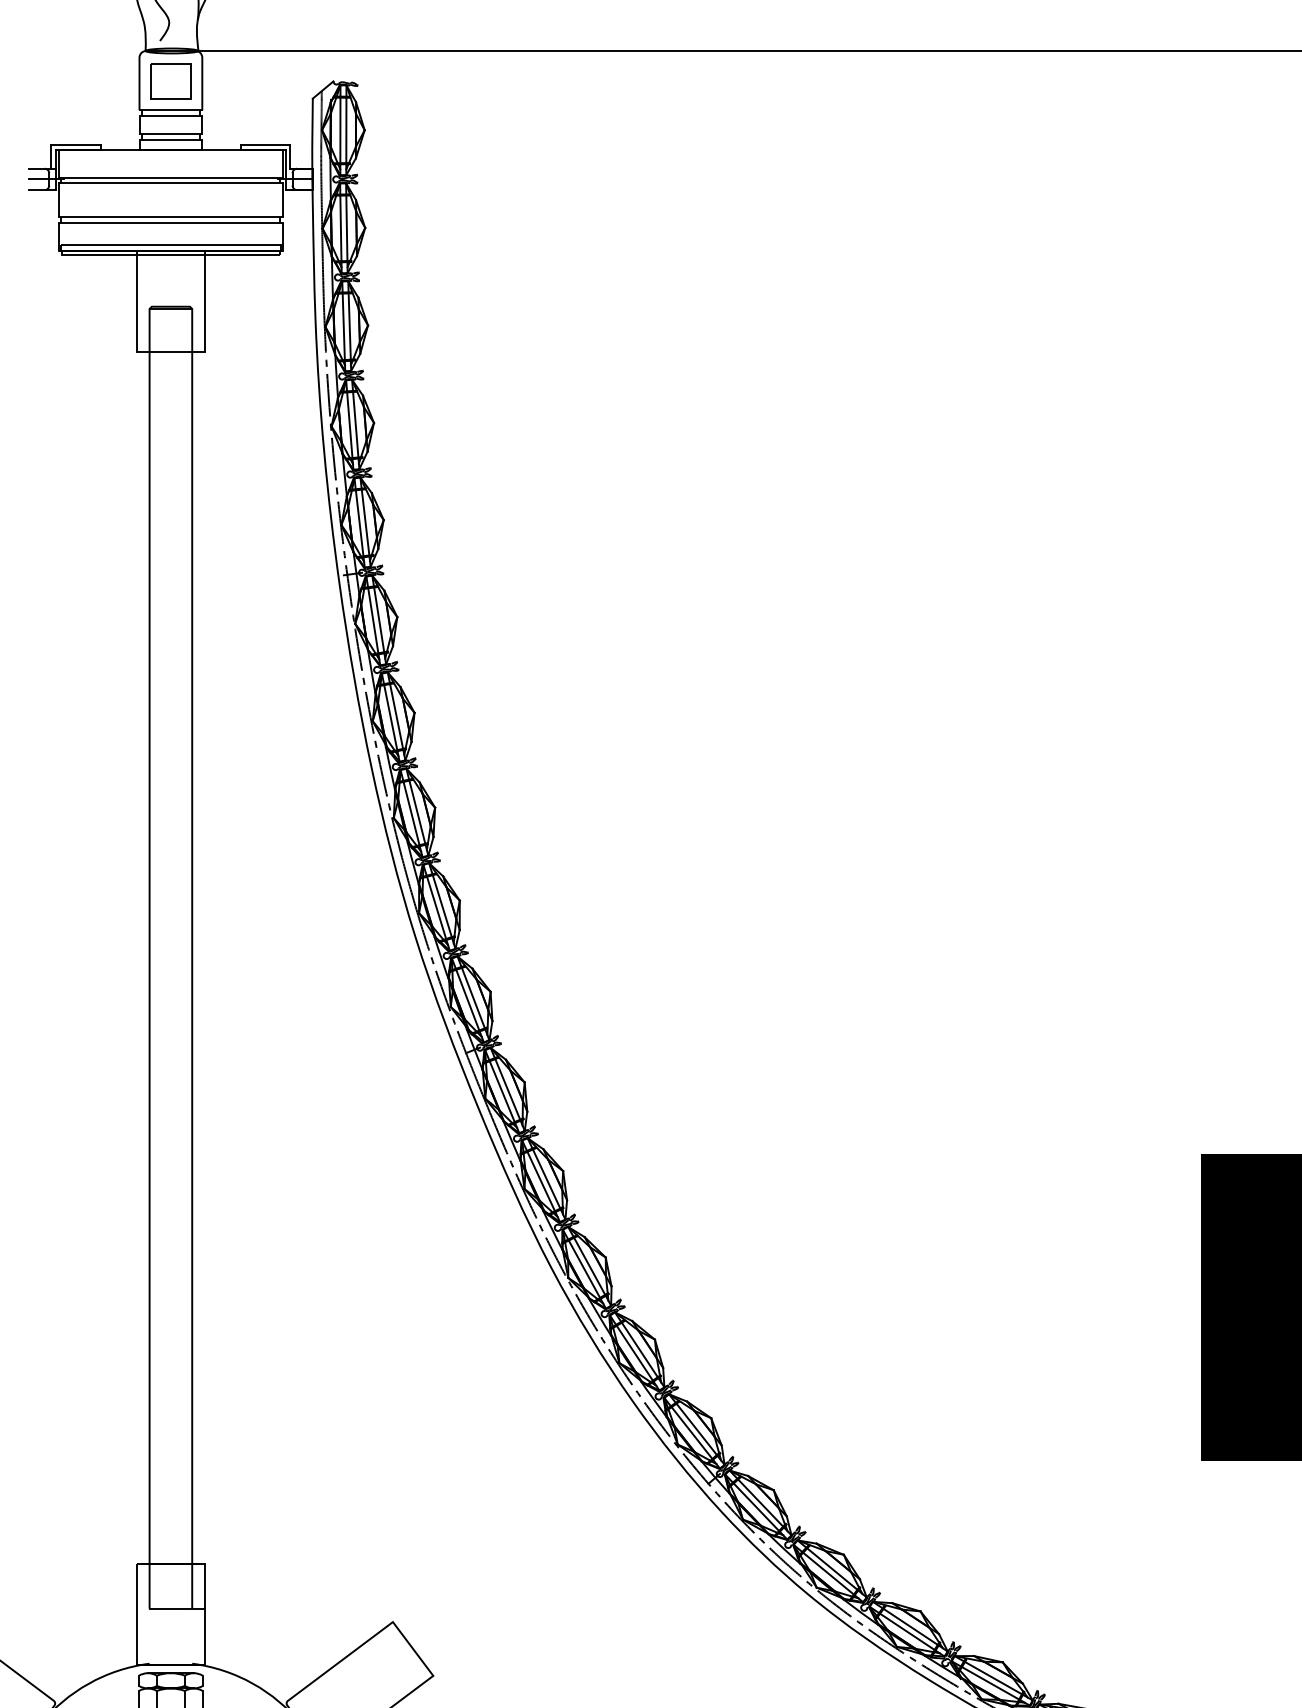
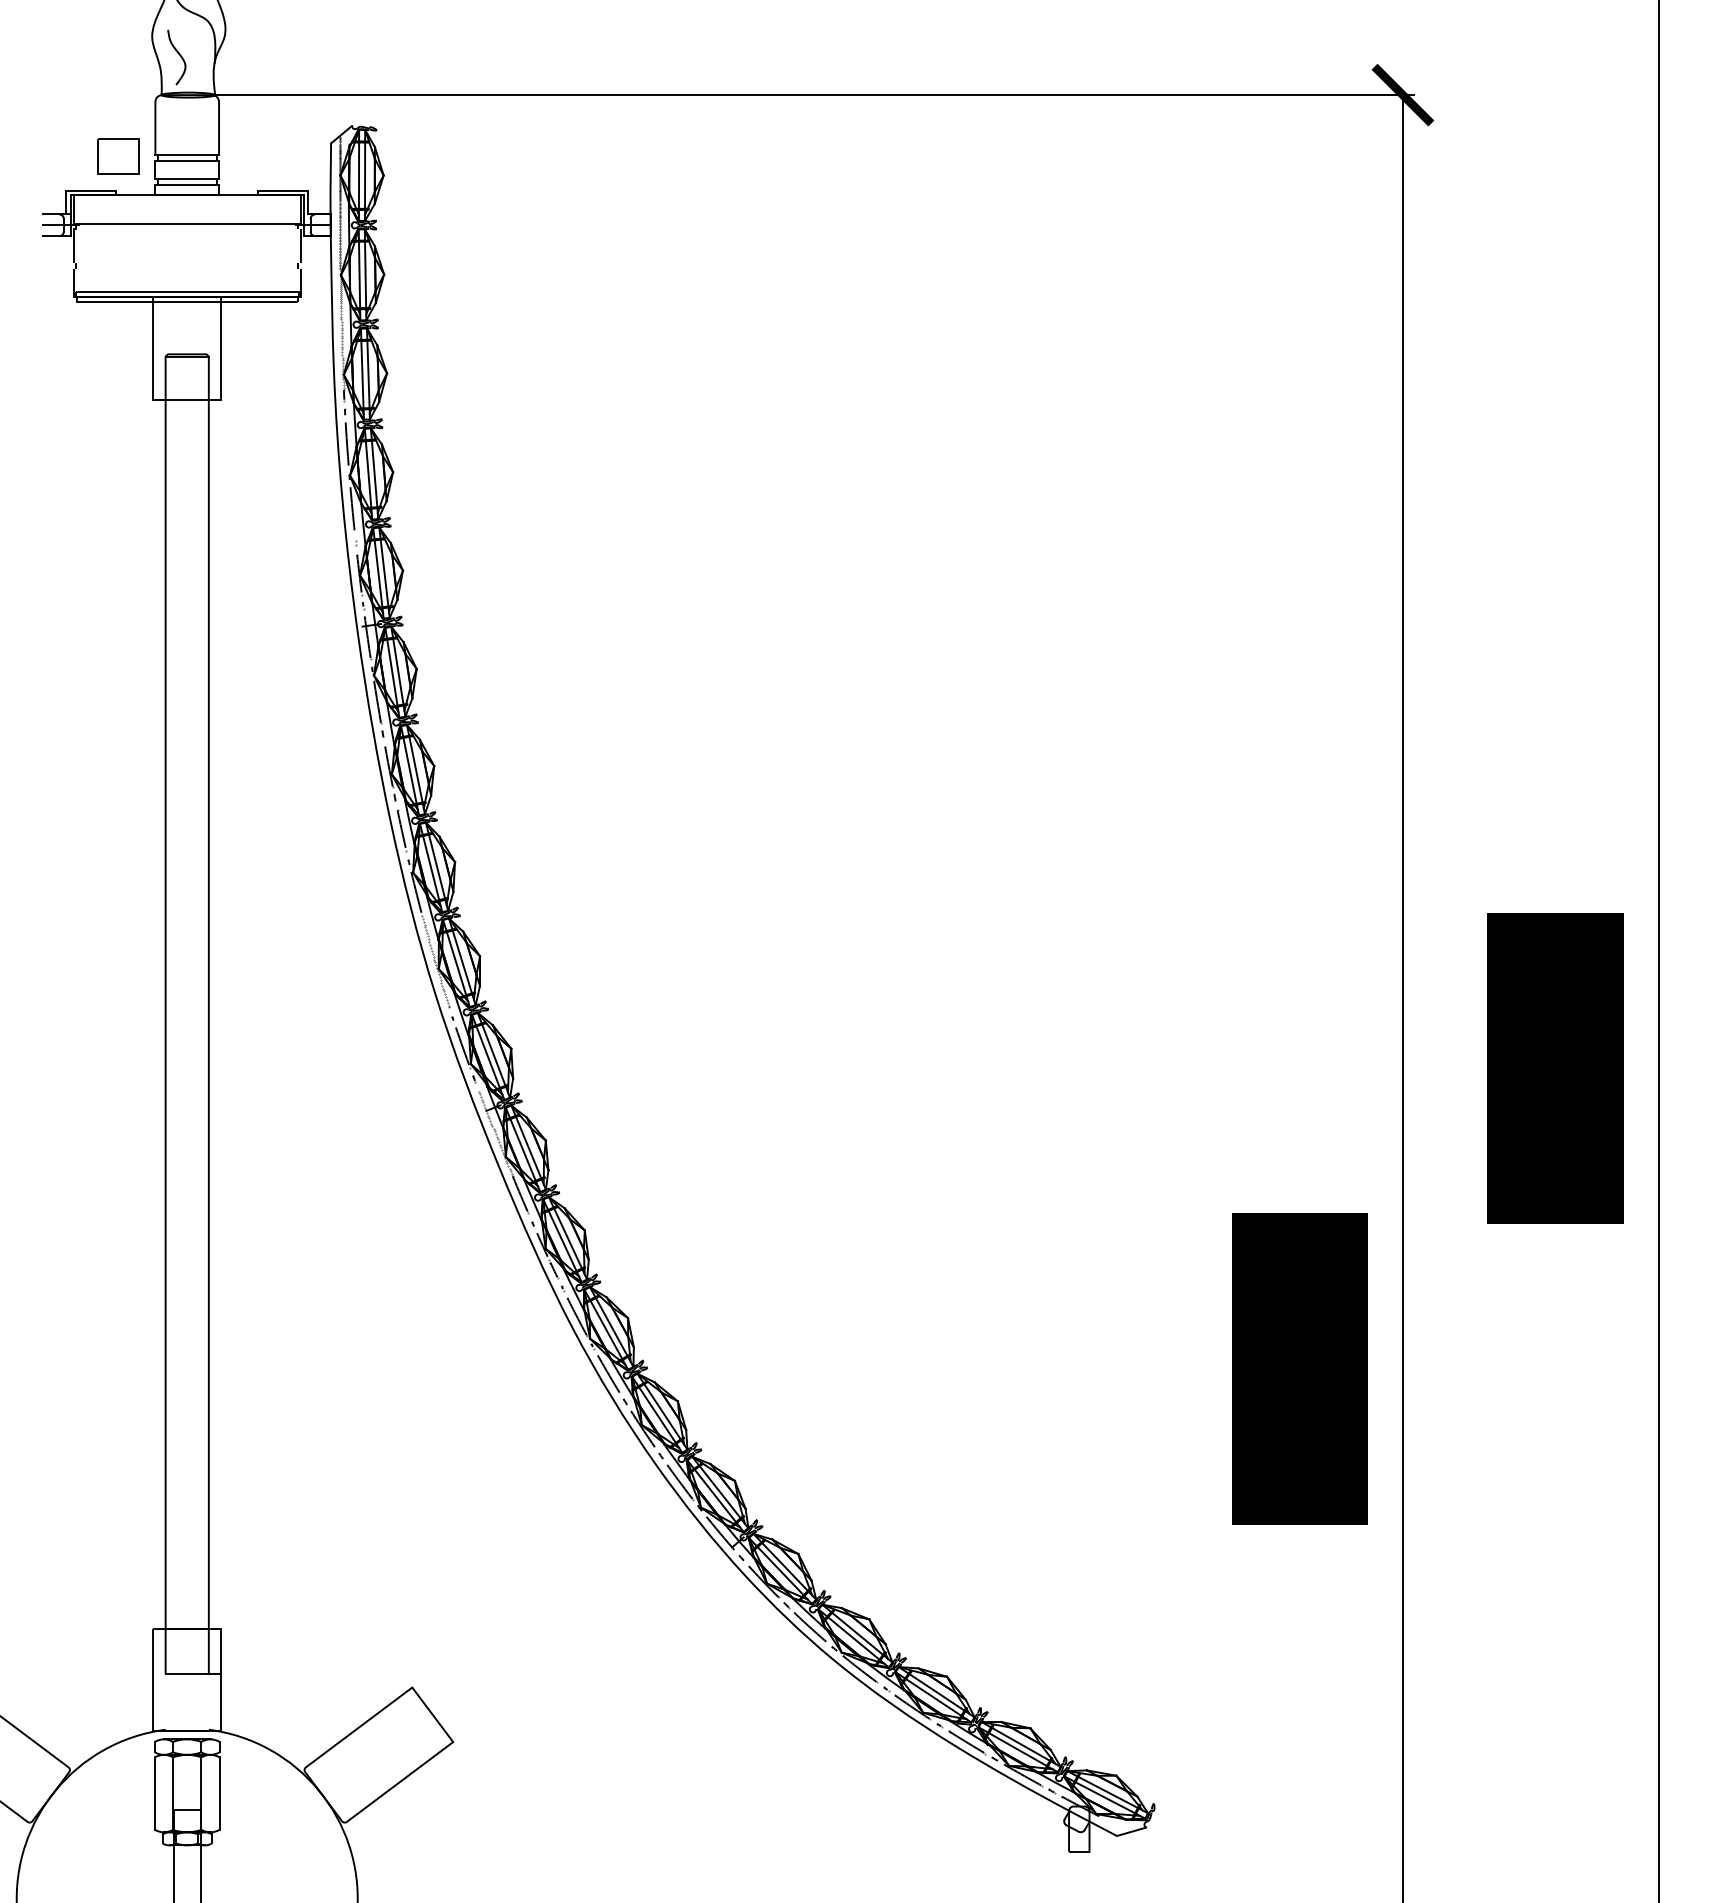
part: (171, 81) -> (118, 156), moved
line: (170, 183) -> (186, 229), removed
line: (170, 217) -> (186, 263), removed
line: (170, 223) -> (186, 269), removed

